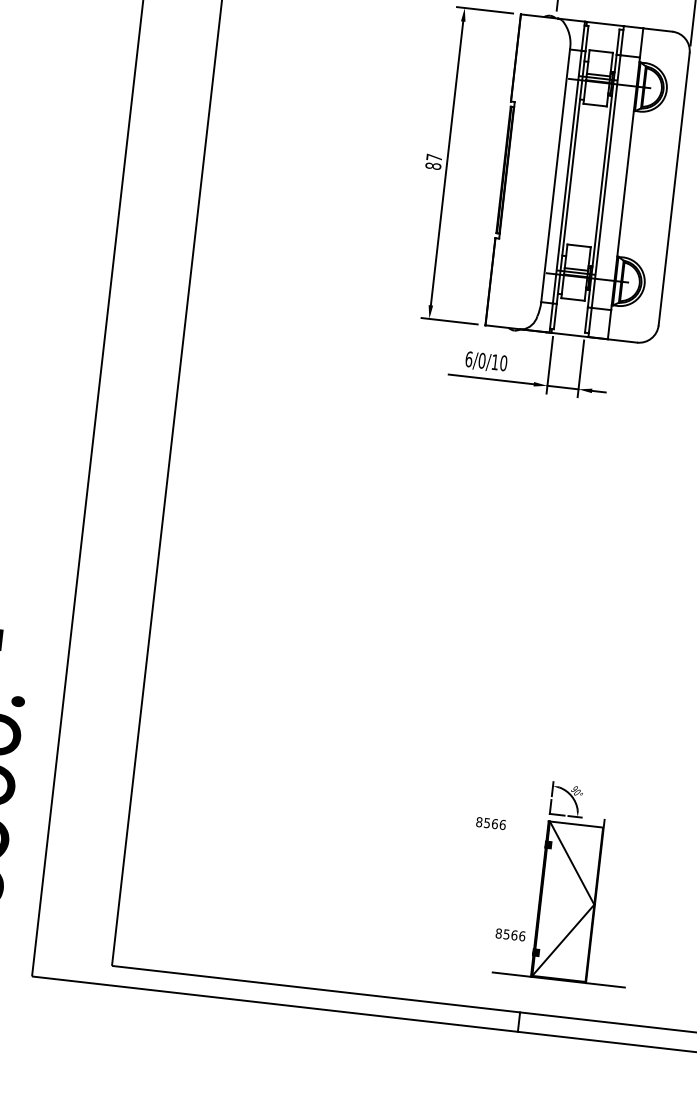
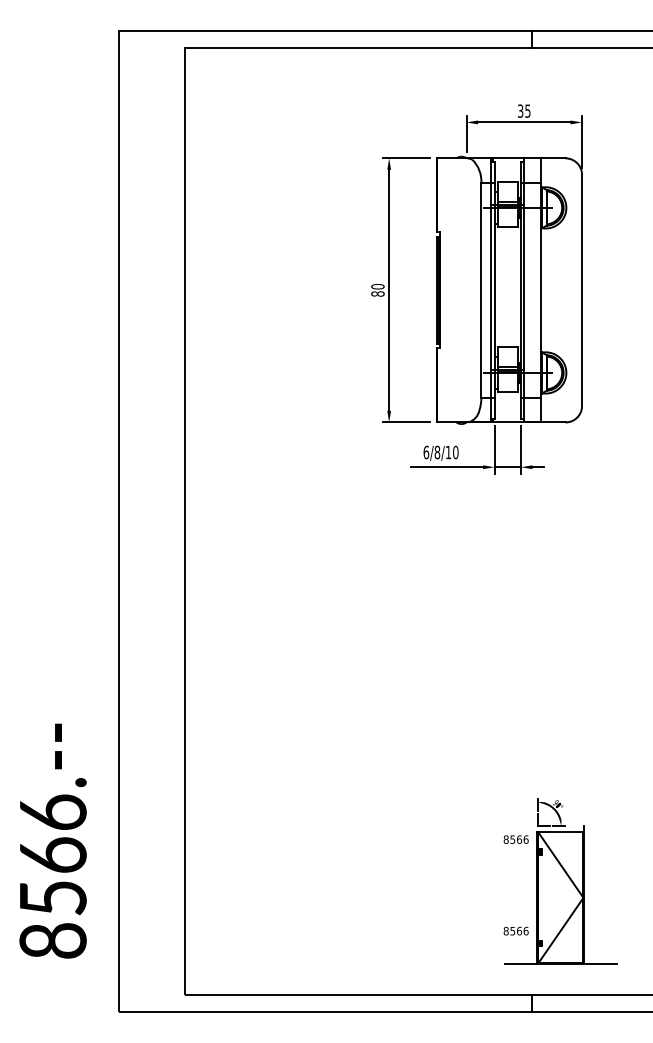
text: (433, 157) -> (377, 286), 87 -> 80
text: (482, 360) -> (437, 452), 6/0/10 -> 6/8/10
text: (490, 823) -> (515, 839), moved

